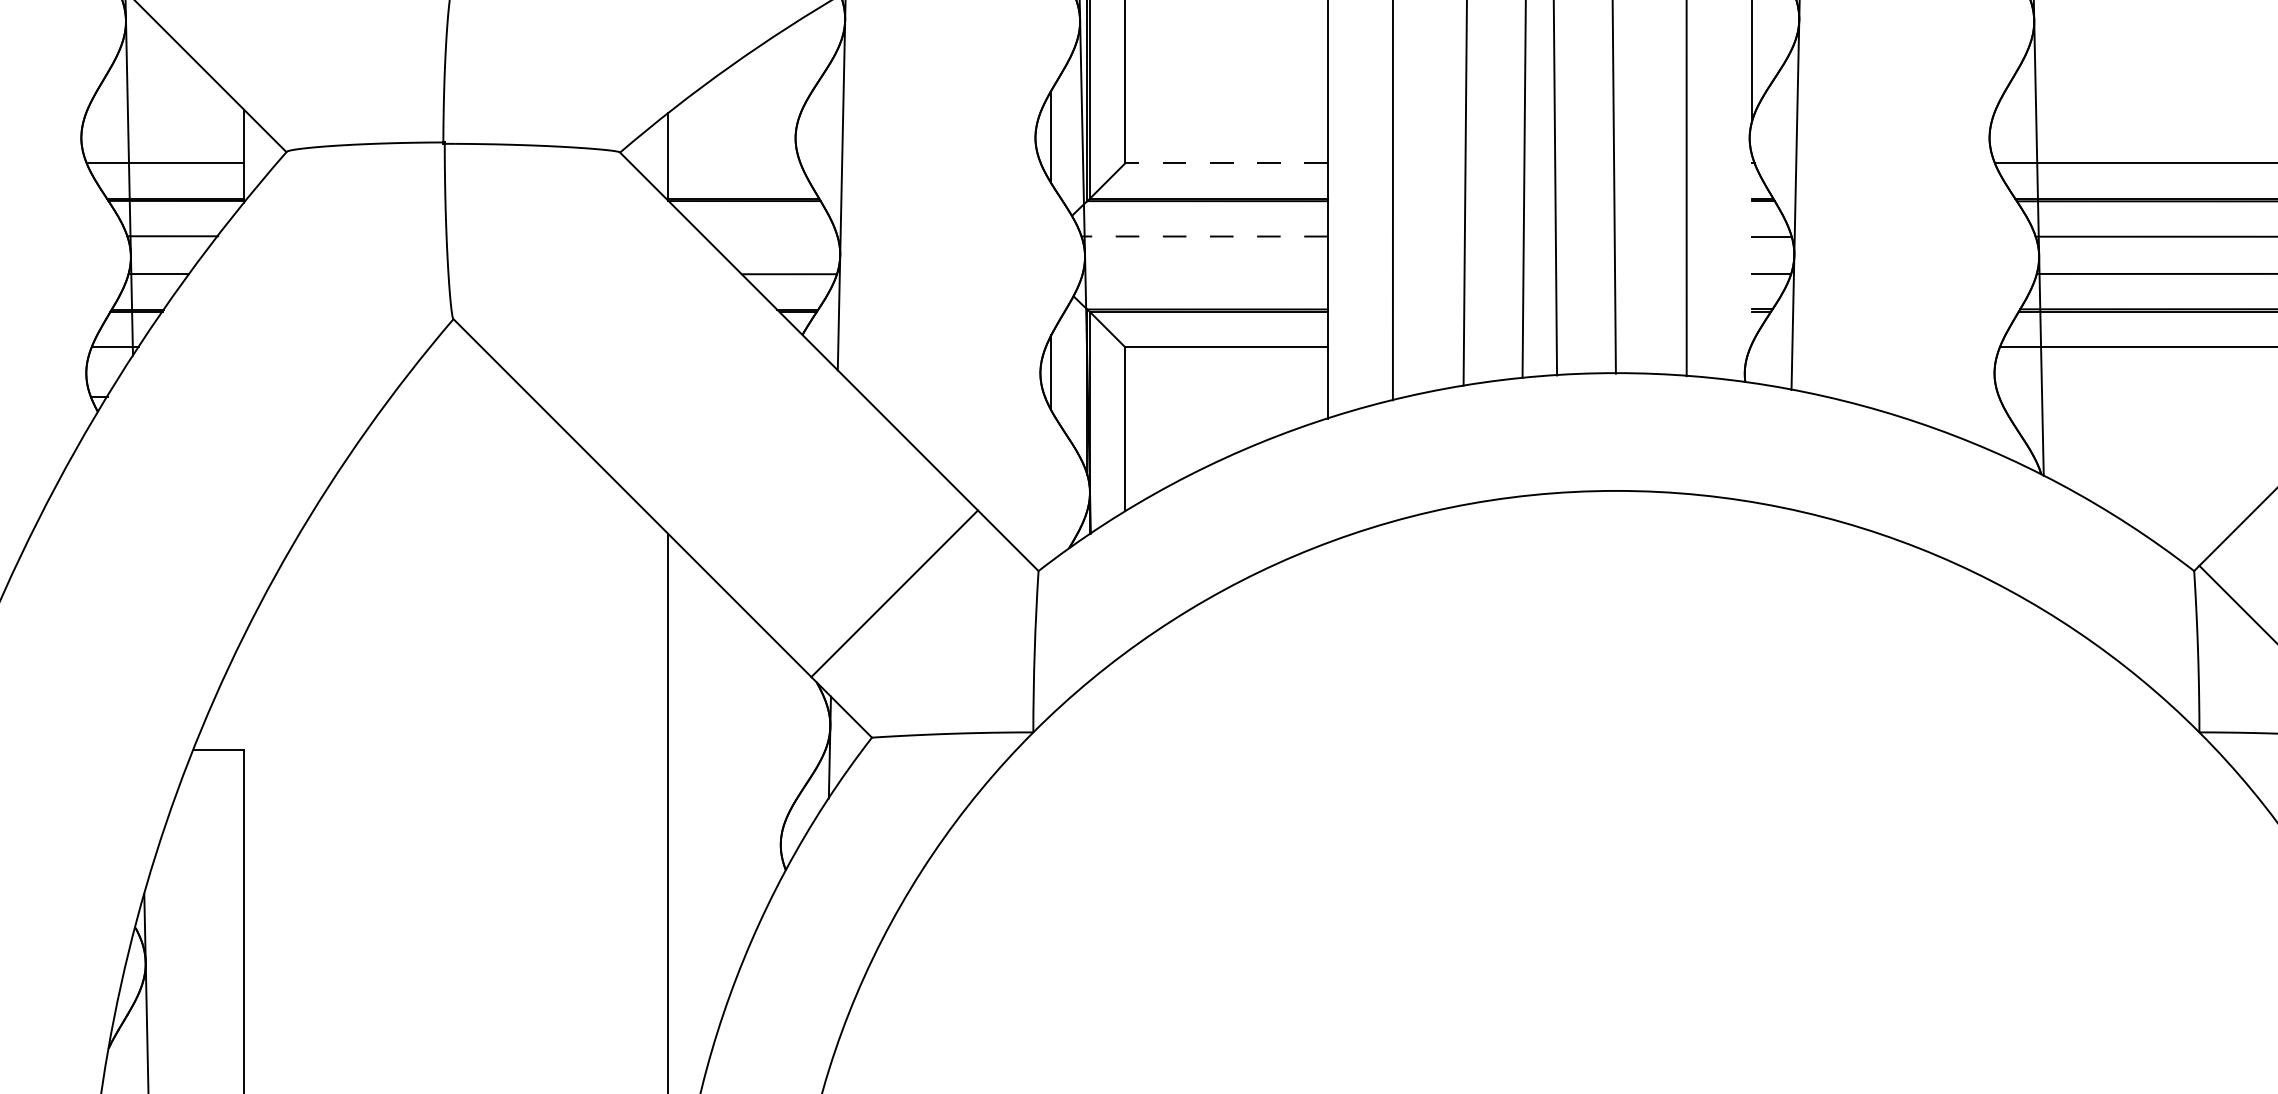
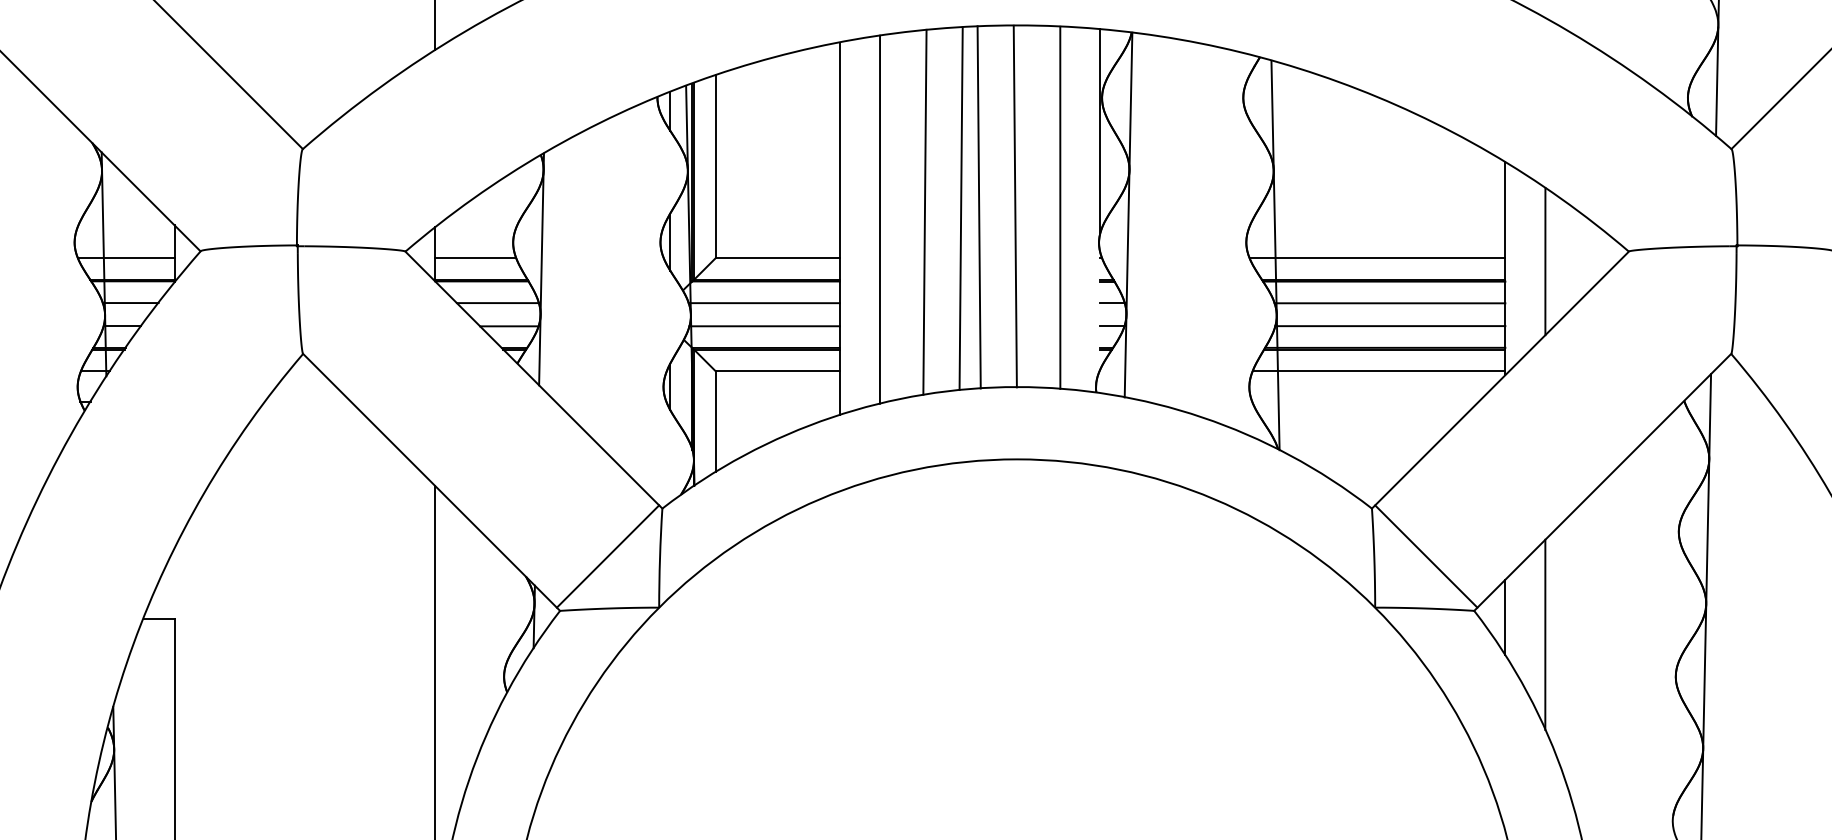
line: (734, 163) -> (475, 258), added
line: (1226, 163) -> (777, 258), dashed -> solid
line: (770, 237) -> (497, 303), added
line: (1204, 237) -> (764, 303), dashed -> solid
line: (1204, 274) -> (764, 326), added
line: (893, 593) -> (607, 556), moved

